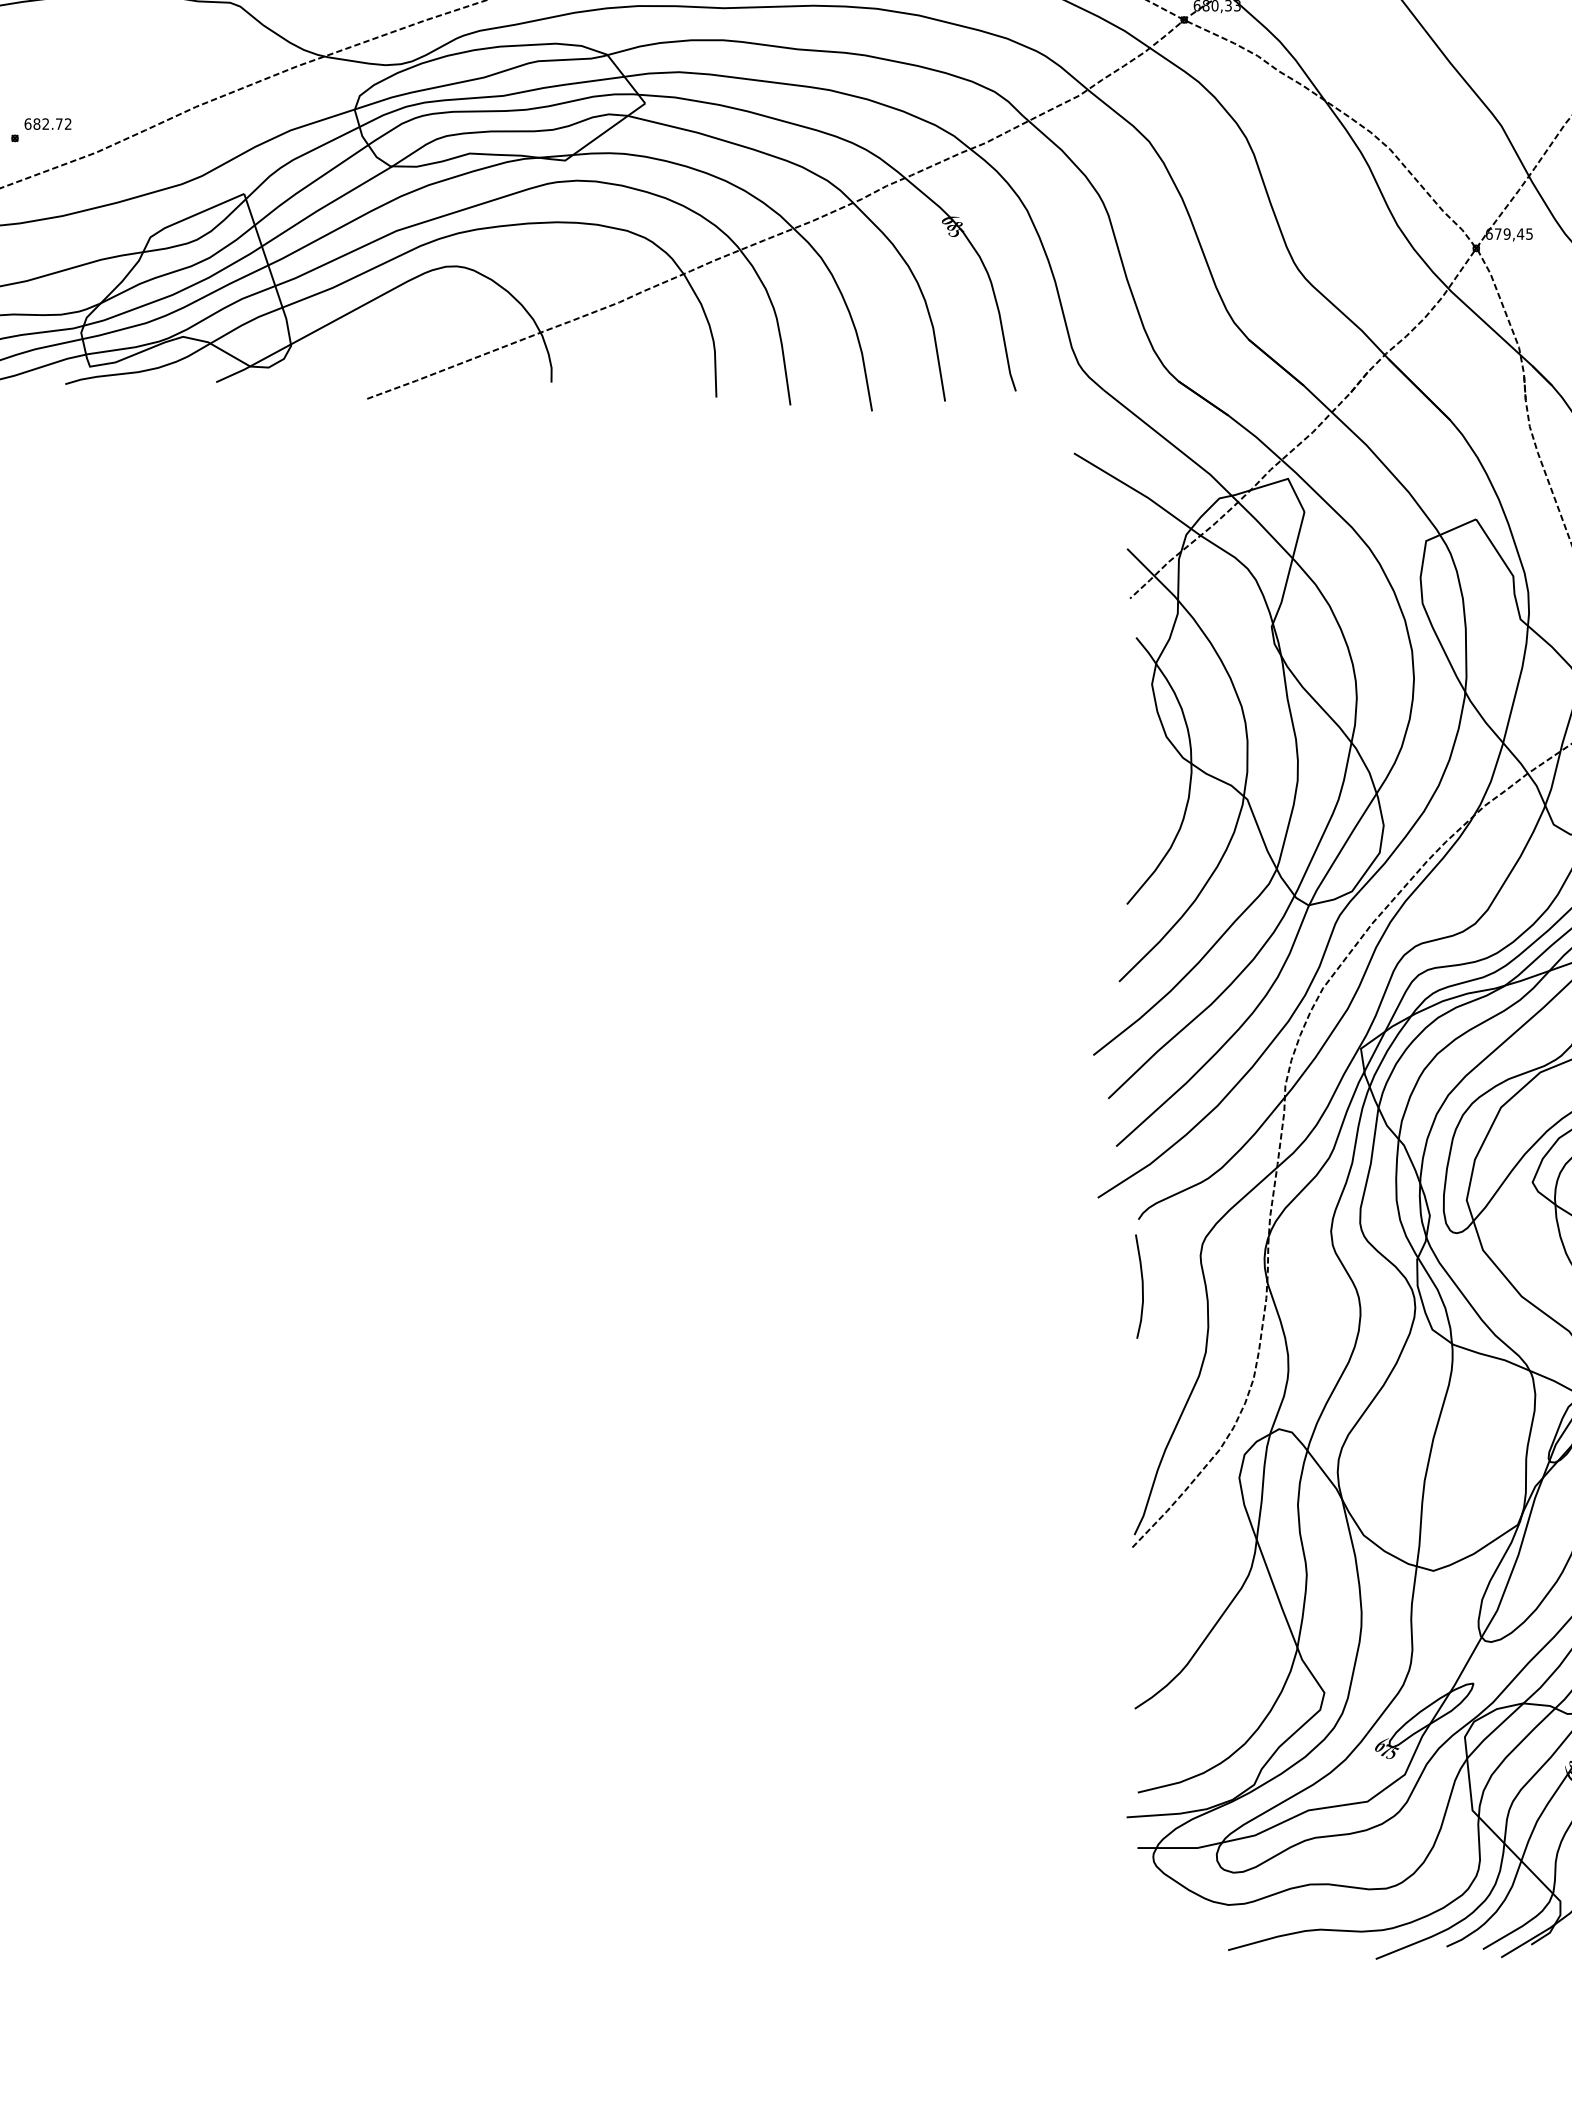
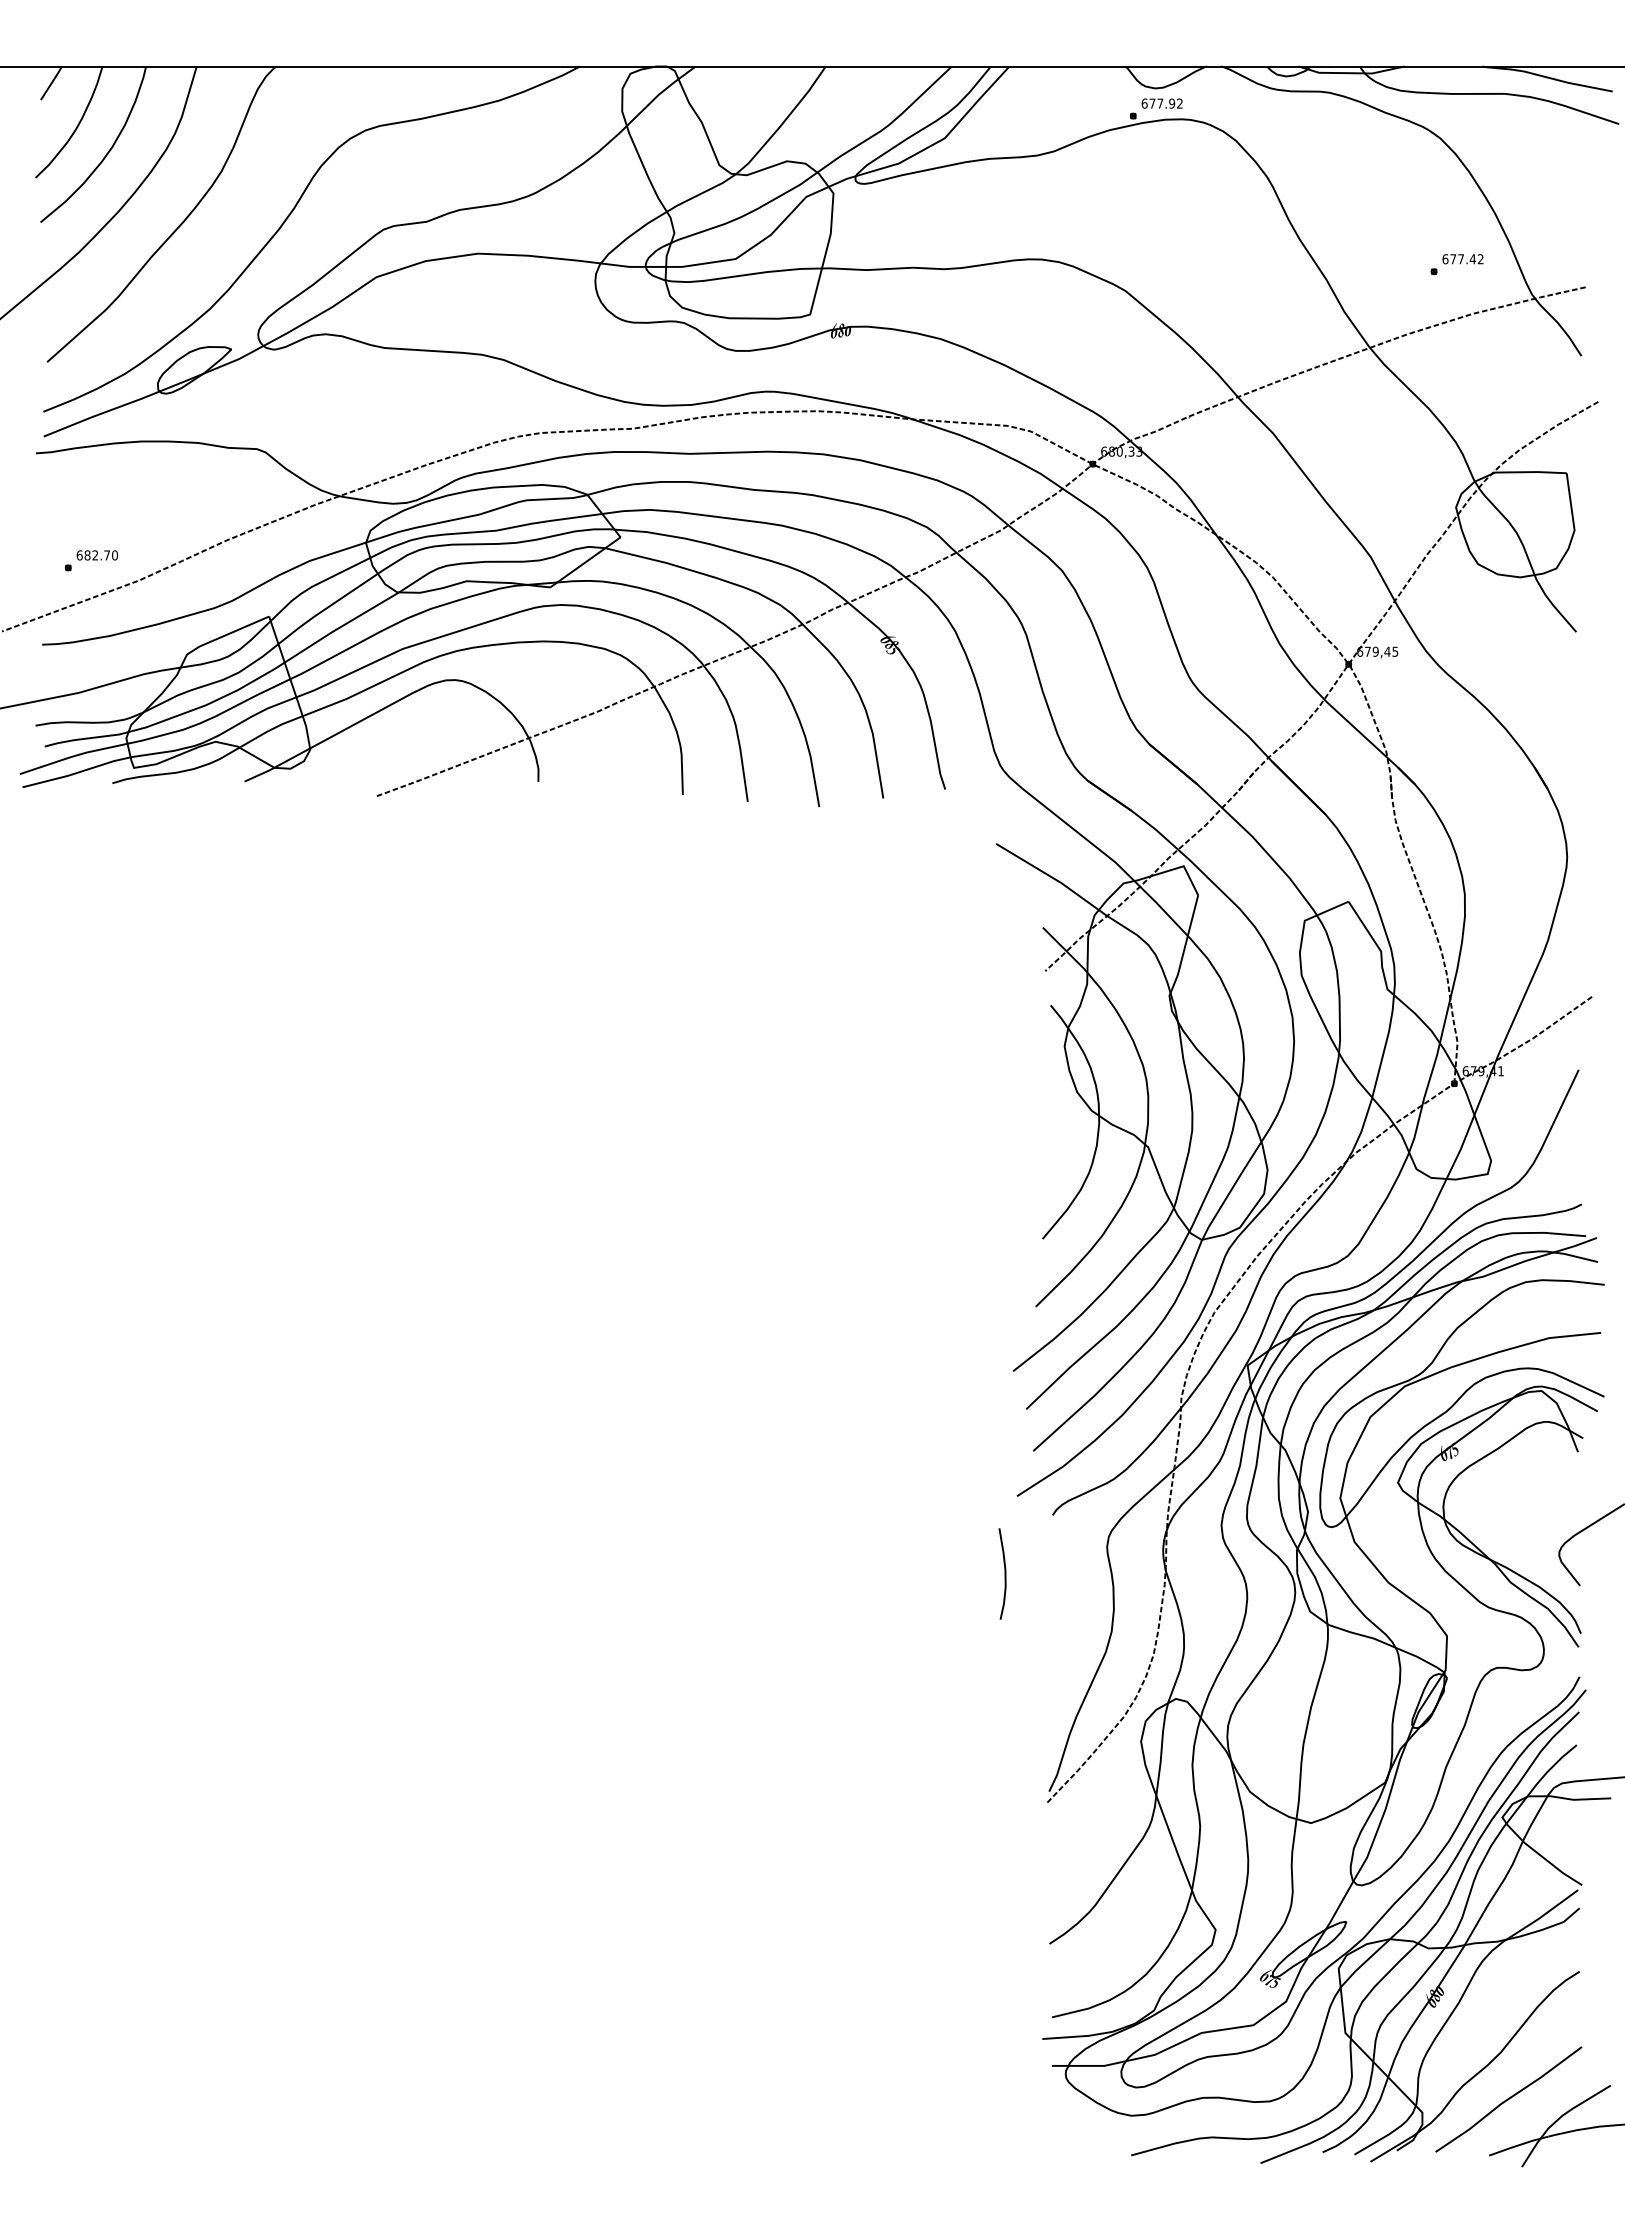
text: (68, 124) -> (115, 555), 682.72 -> 682.70
curve: (1141, 1286) -> (1004, 1573), moved

